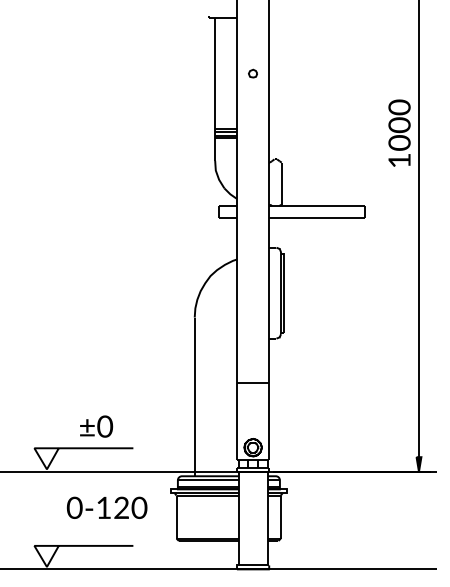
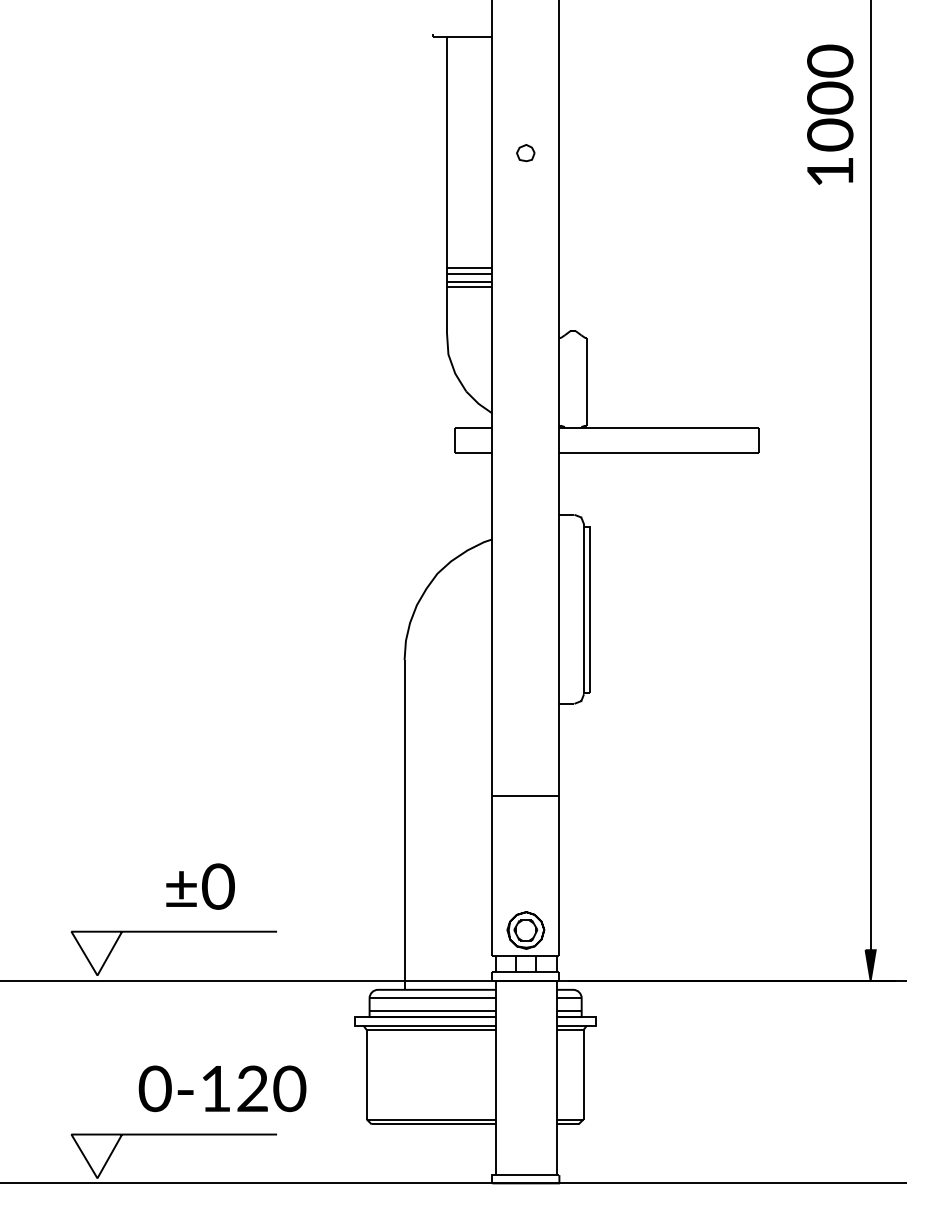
text: (399, 132) -> (830, 113), moved
text: (106, 507) -> (221, 1088), moved

